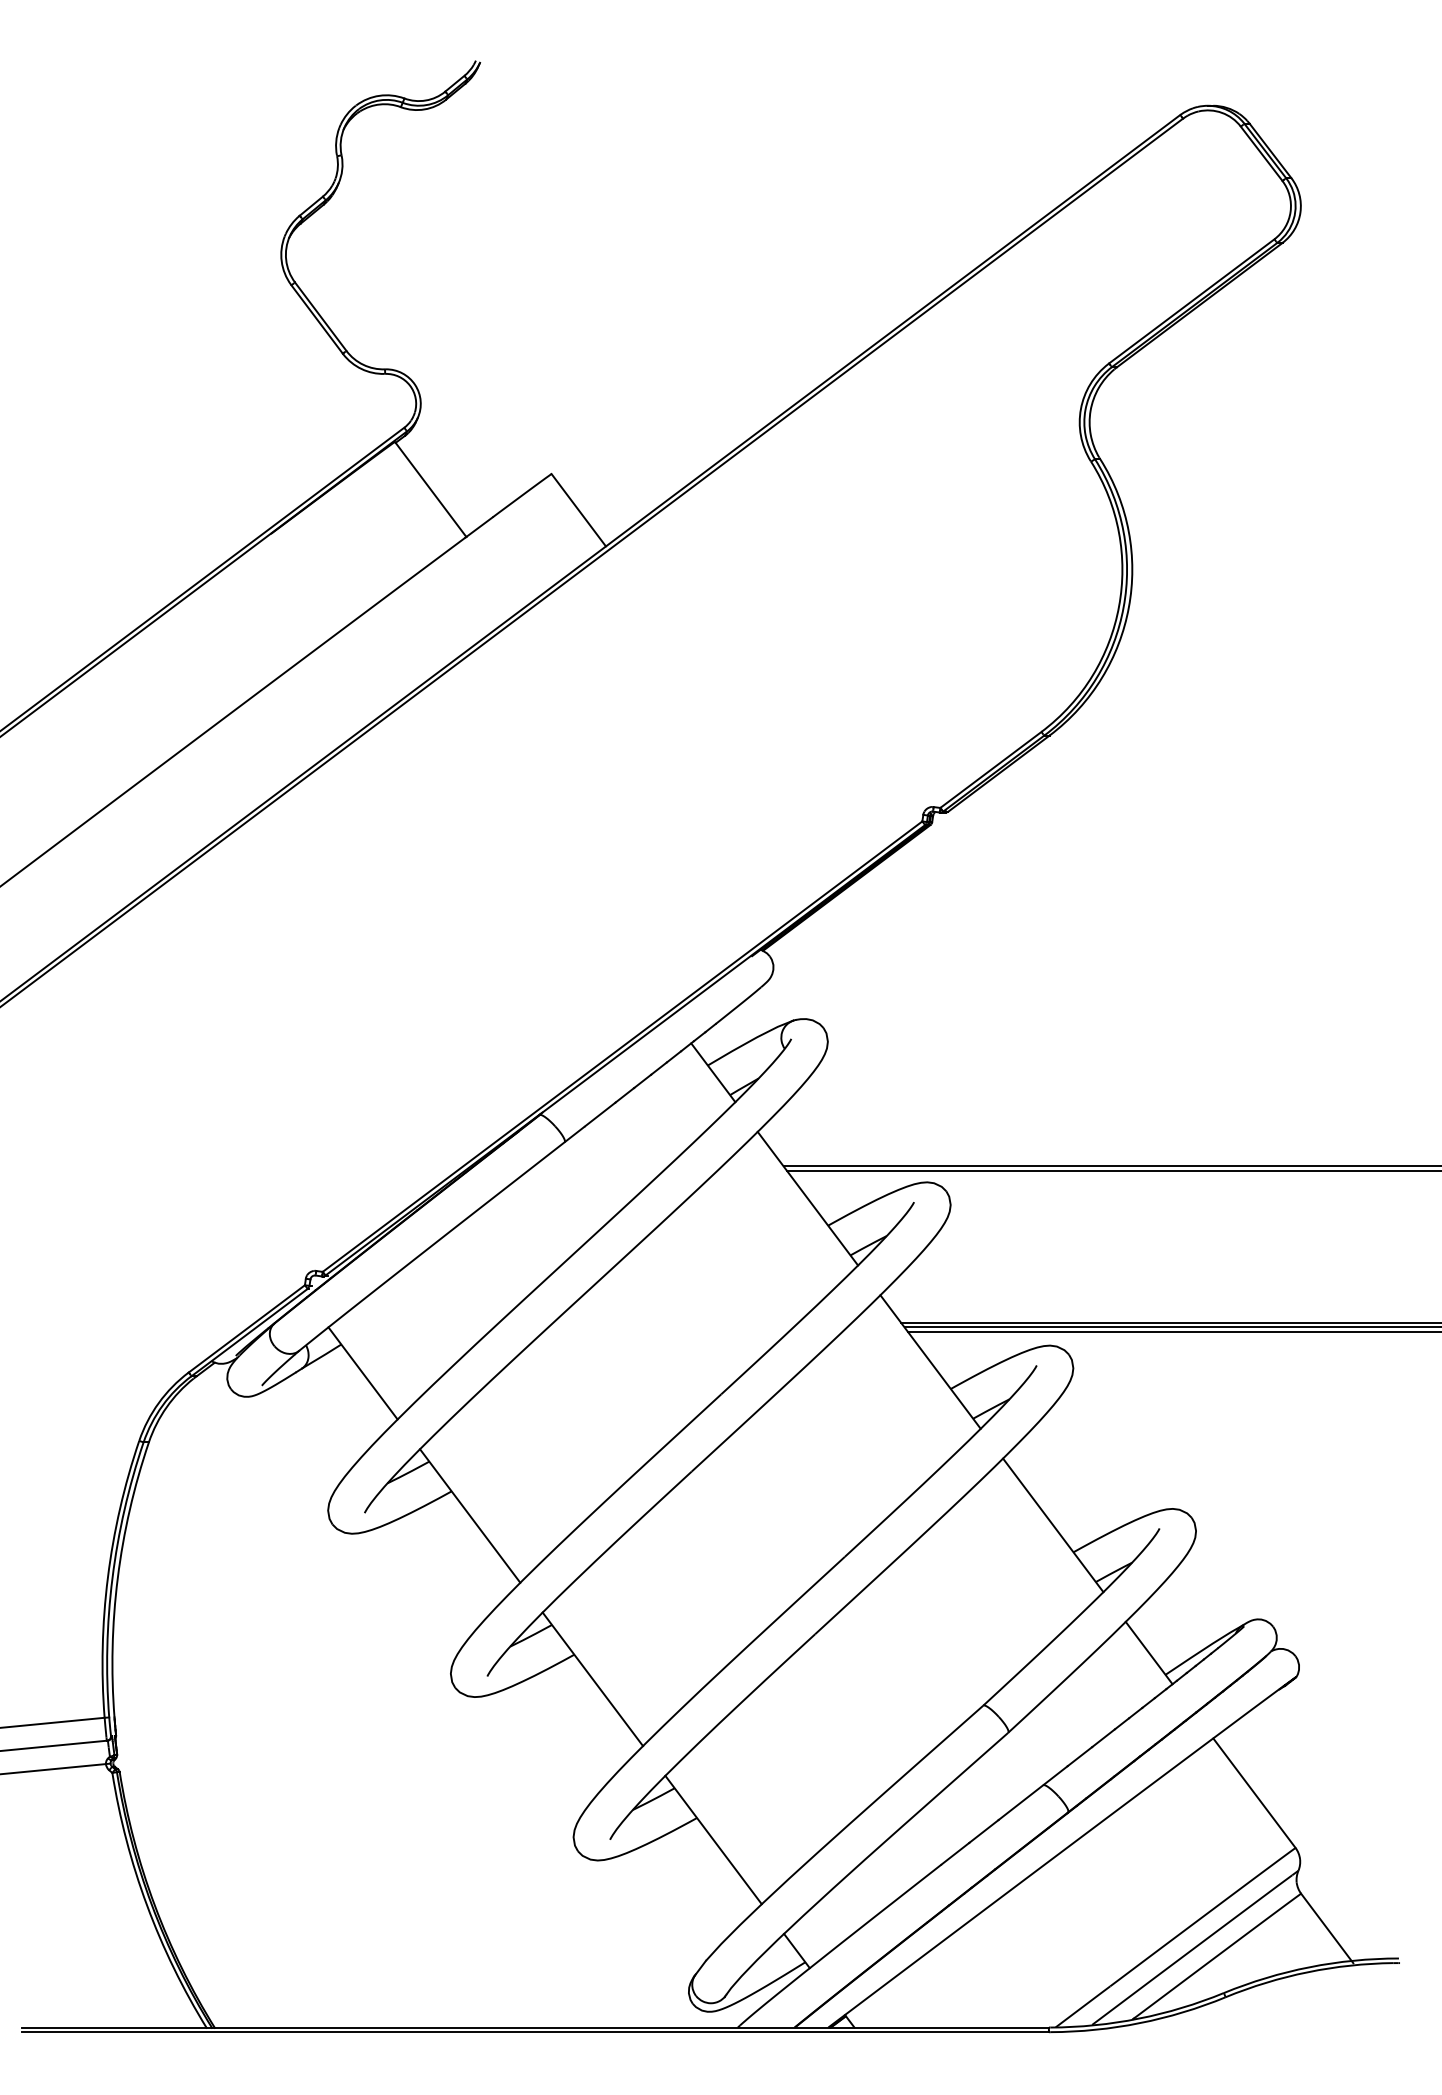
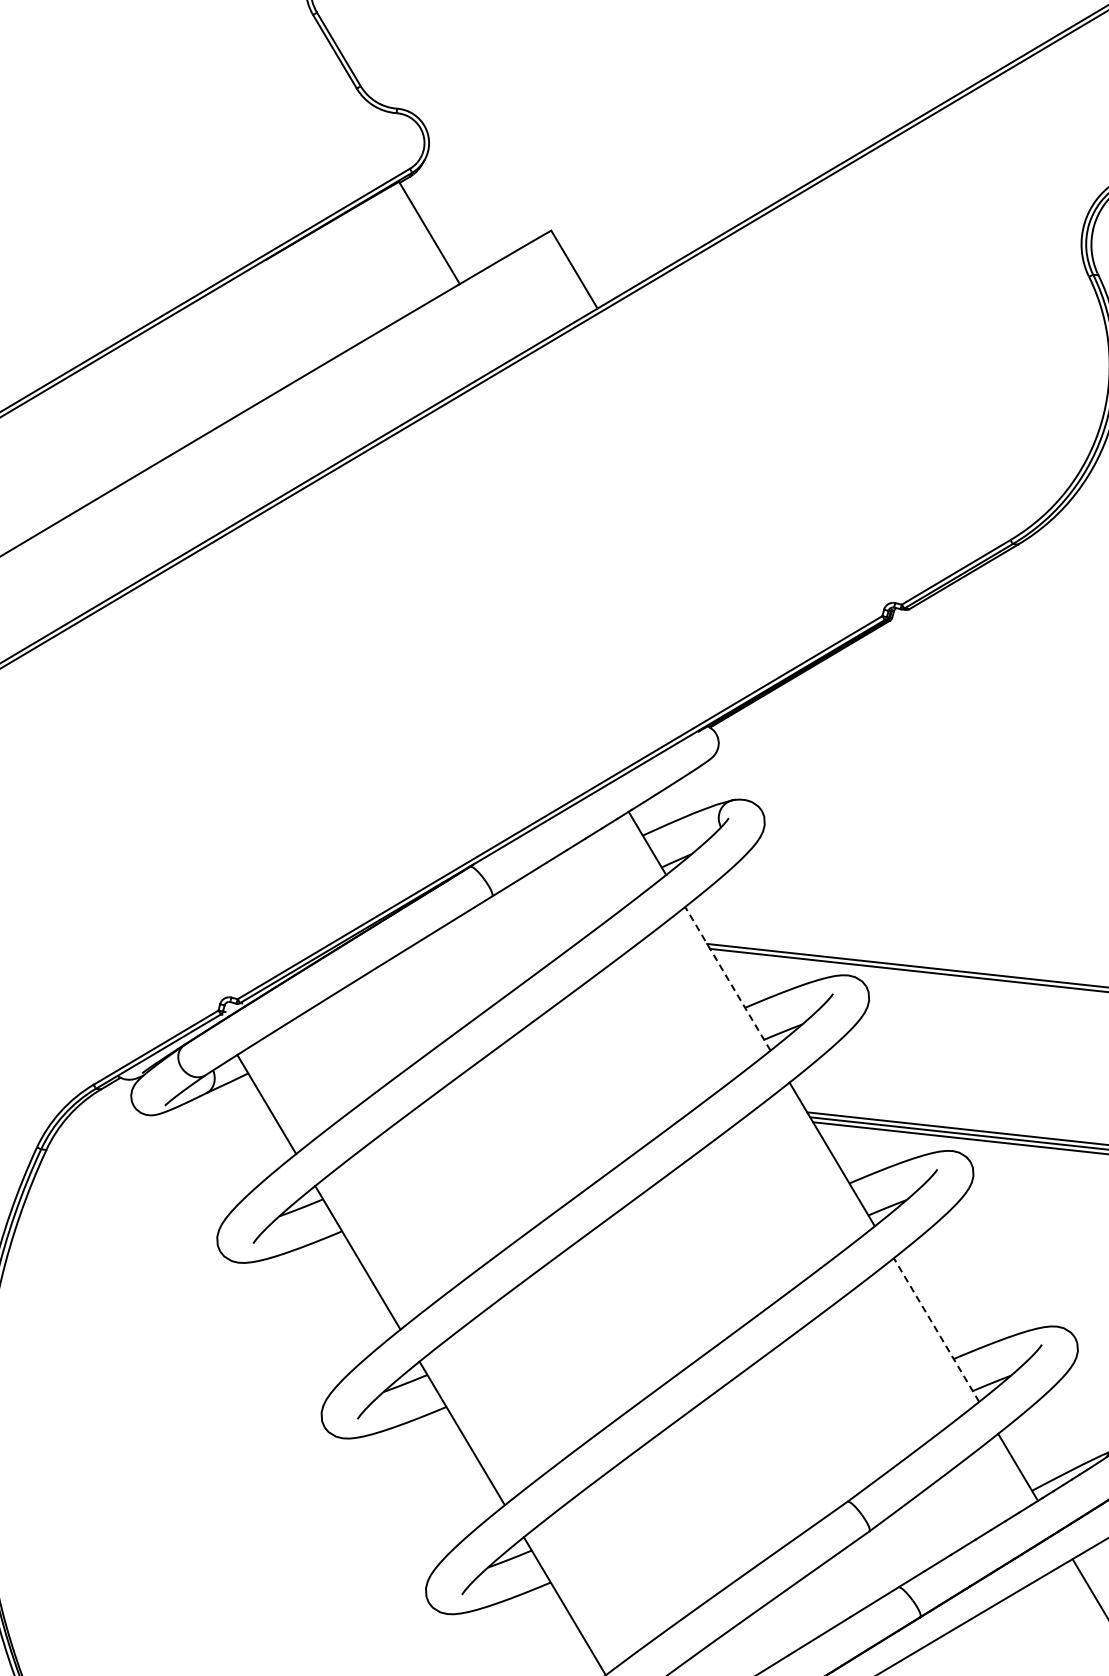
line: (807, 1198) -> (727, 978), solid -> dashed
line: (1053, 1525) -> (936, 1330), solid -> dashed

